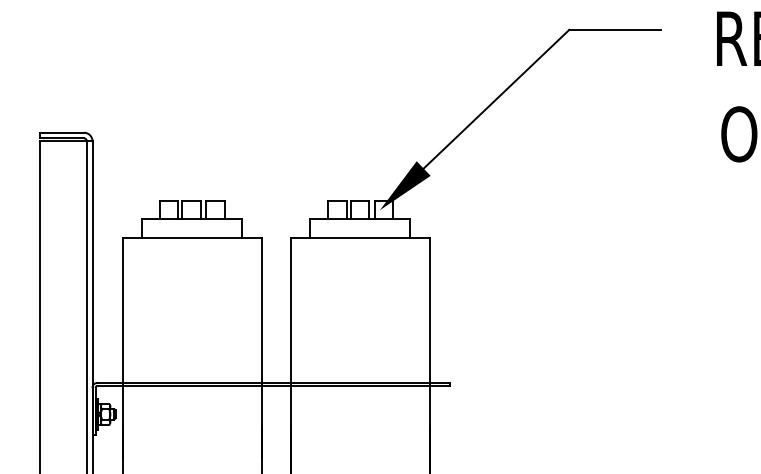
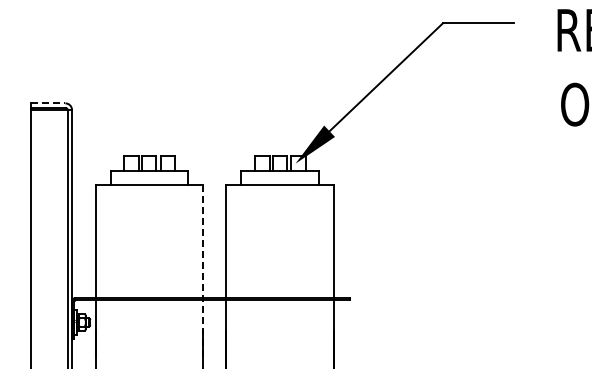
line: (62, 132) -> (48, 103), solid -> dashed
line: (261, 347) -> (203, 270), solid -> dashed

